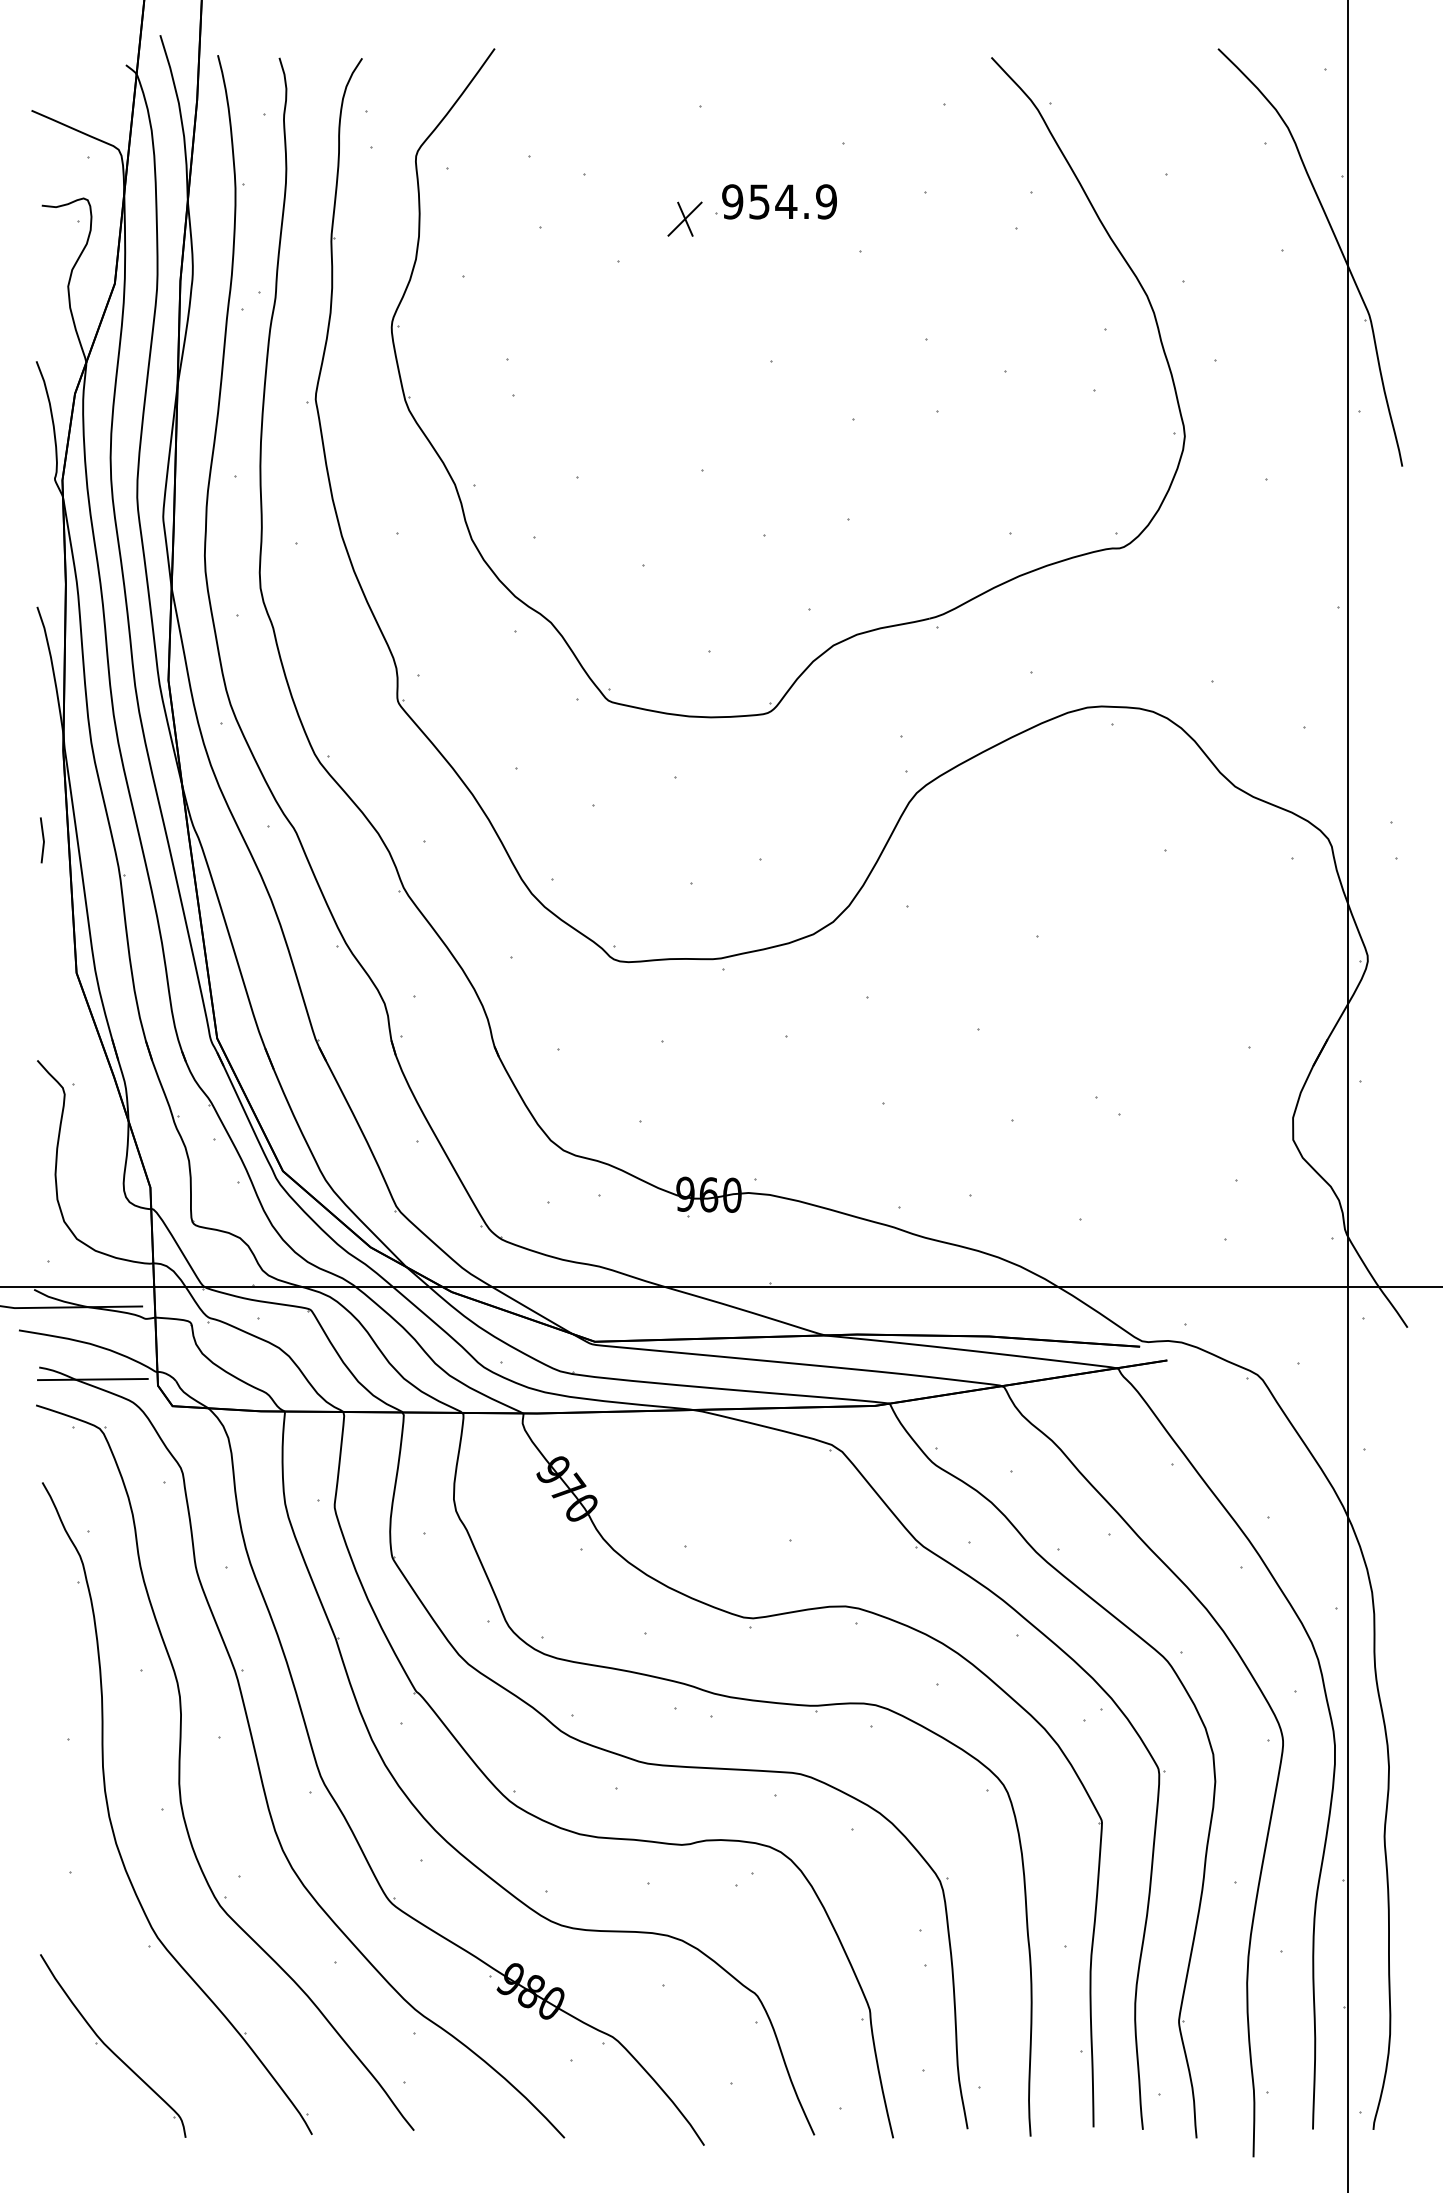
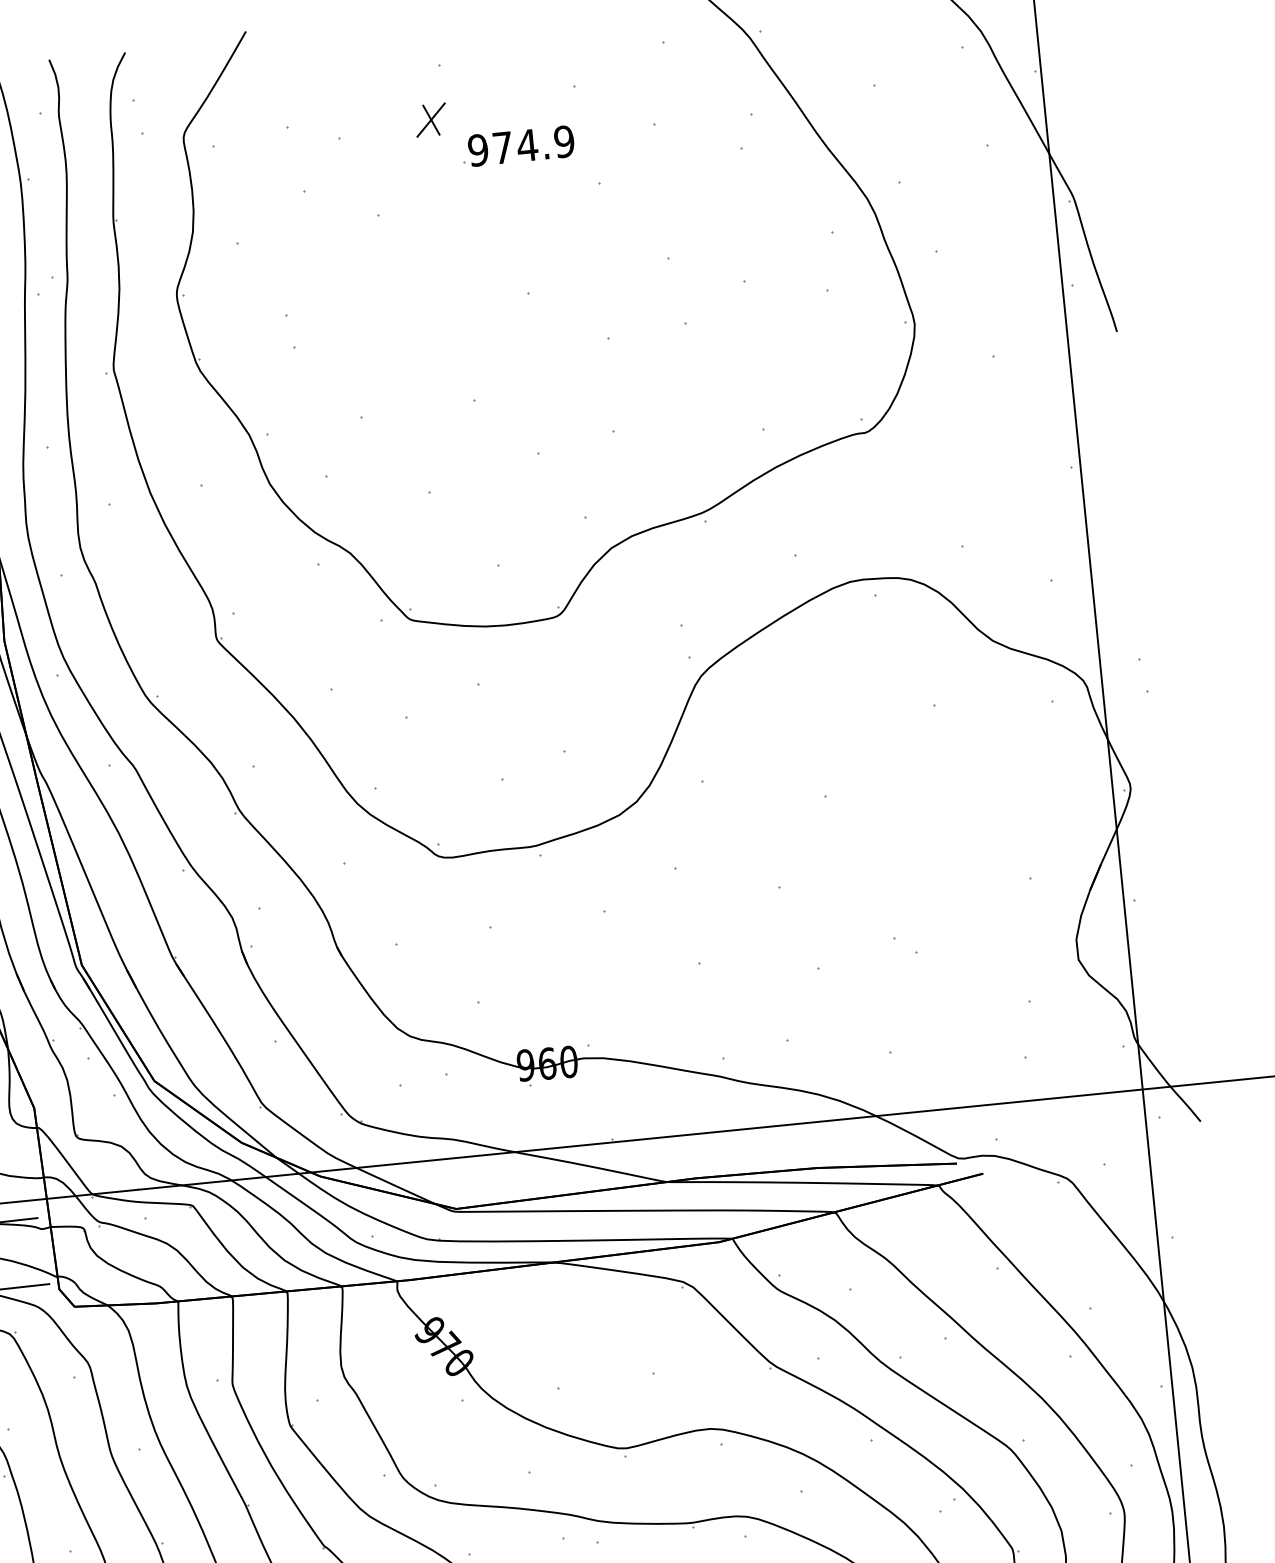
text: (759, 201) -> (502, 147), 954.9 -> 974.9
part: (684, 218) -> (430, 119), moved

